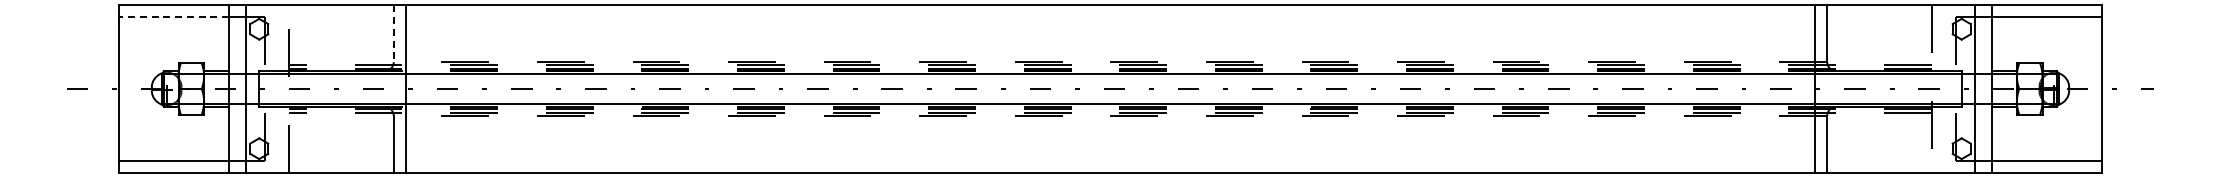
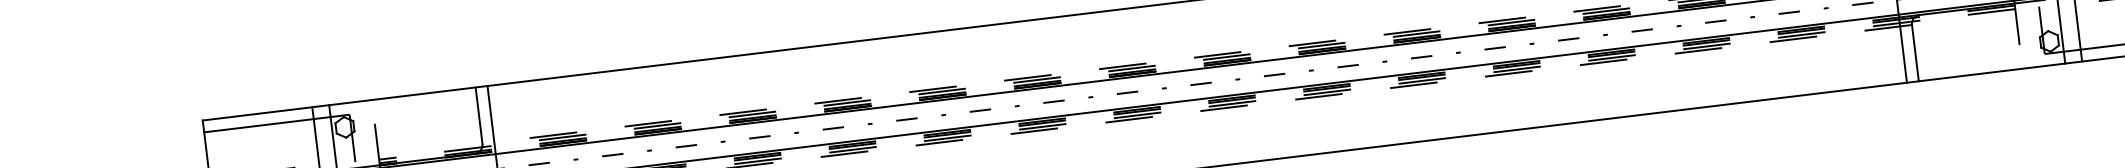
line: (173, 17) -> (258, 125), dashed -> solid
line: (393, 34) -> (478, 116), dashed -> solid

